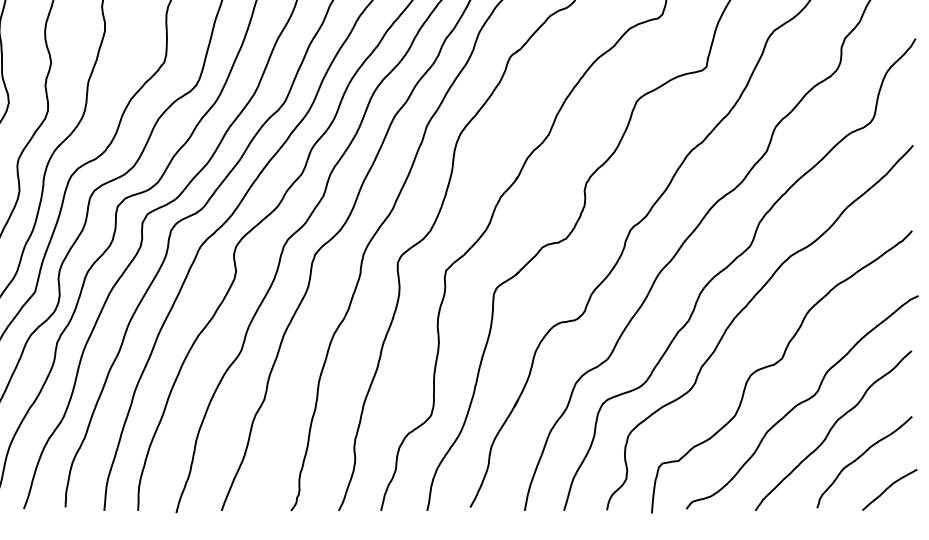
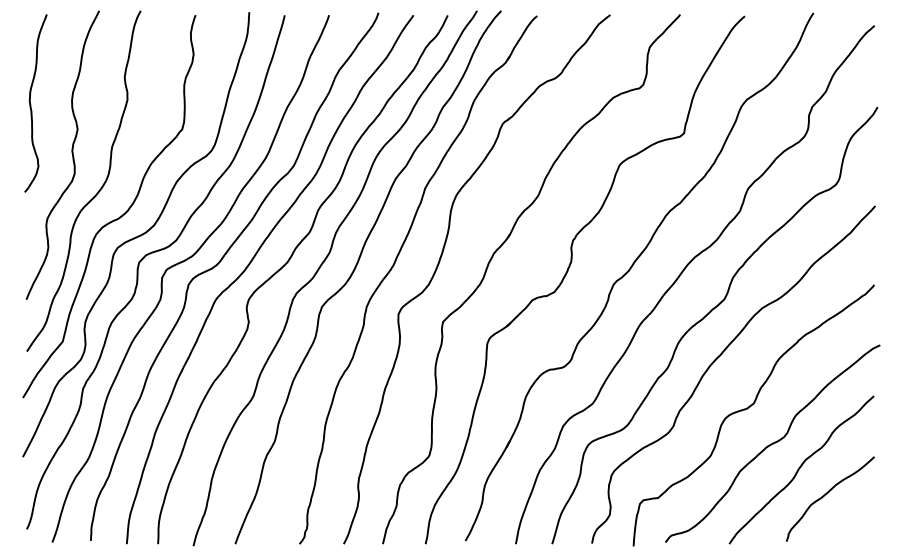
curve: (889, 488) -> (853, 523), removed

